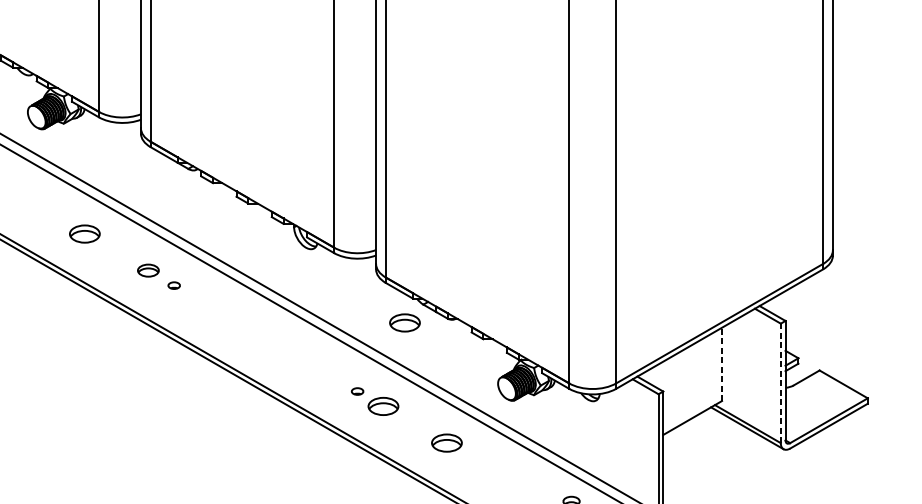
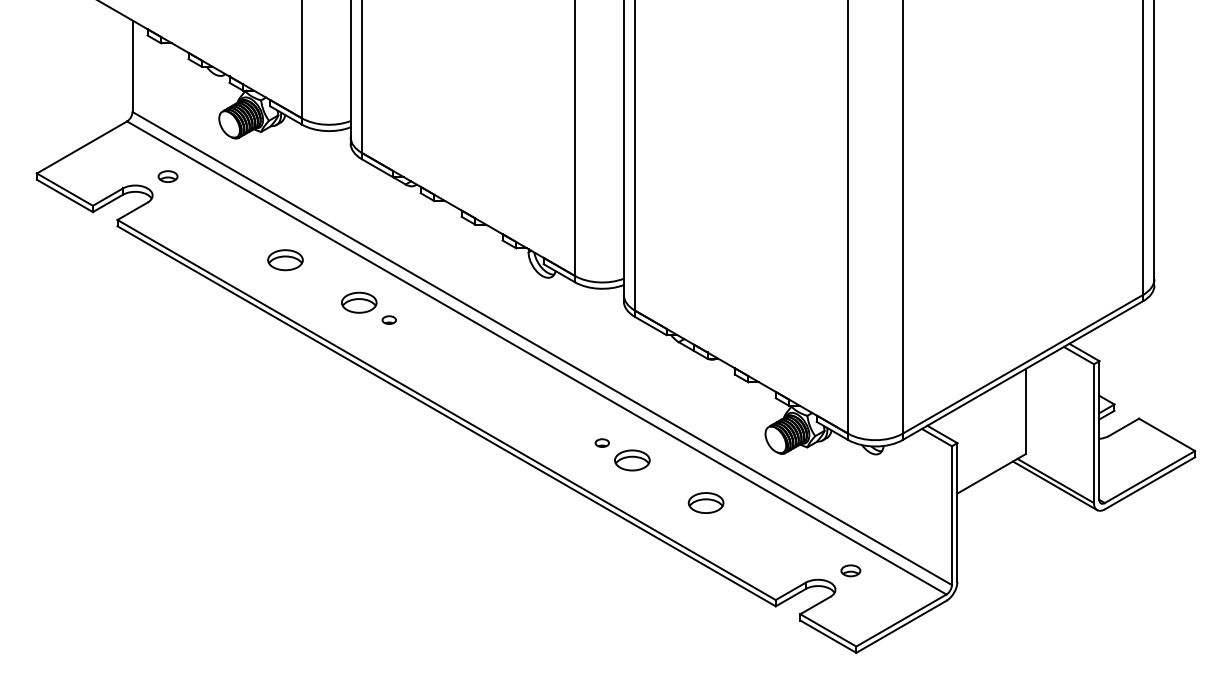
part: (148, 270) -> (359, 302), size x1.43
part: (405, 322) -> (657, 363), removed
line: (721, 364) -> (1025, 411), dashed -> solid
line: (780, 383) -> (1093, 433), dashed -> solid

